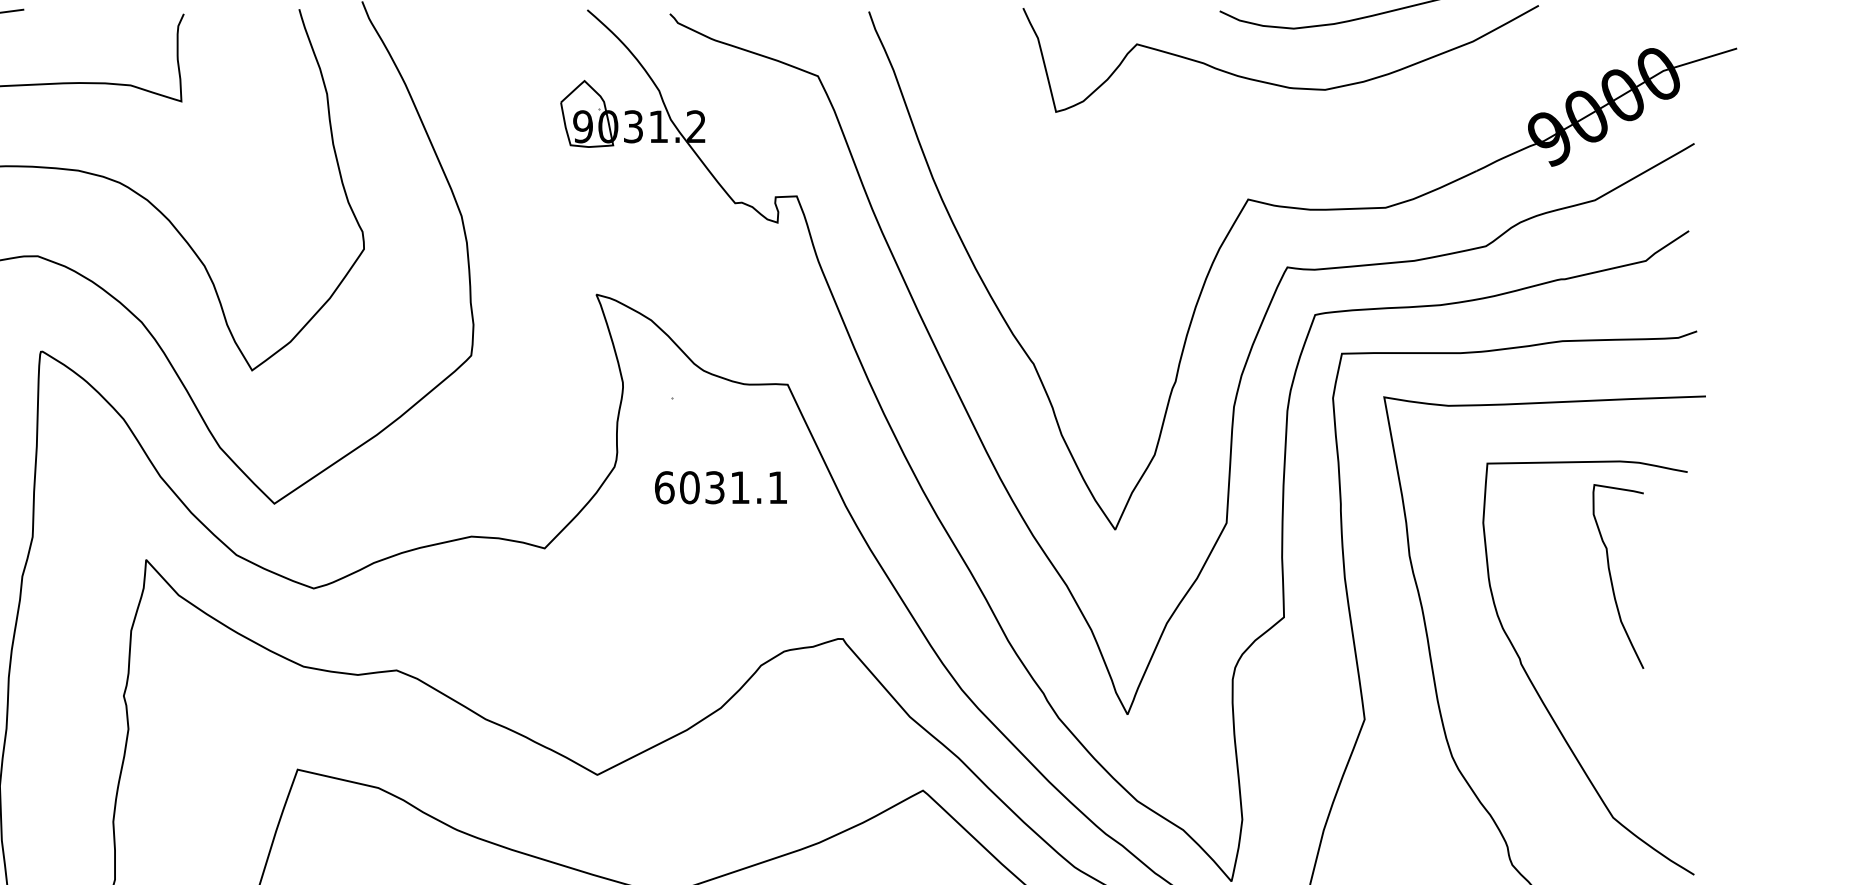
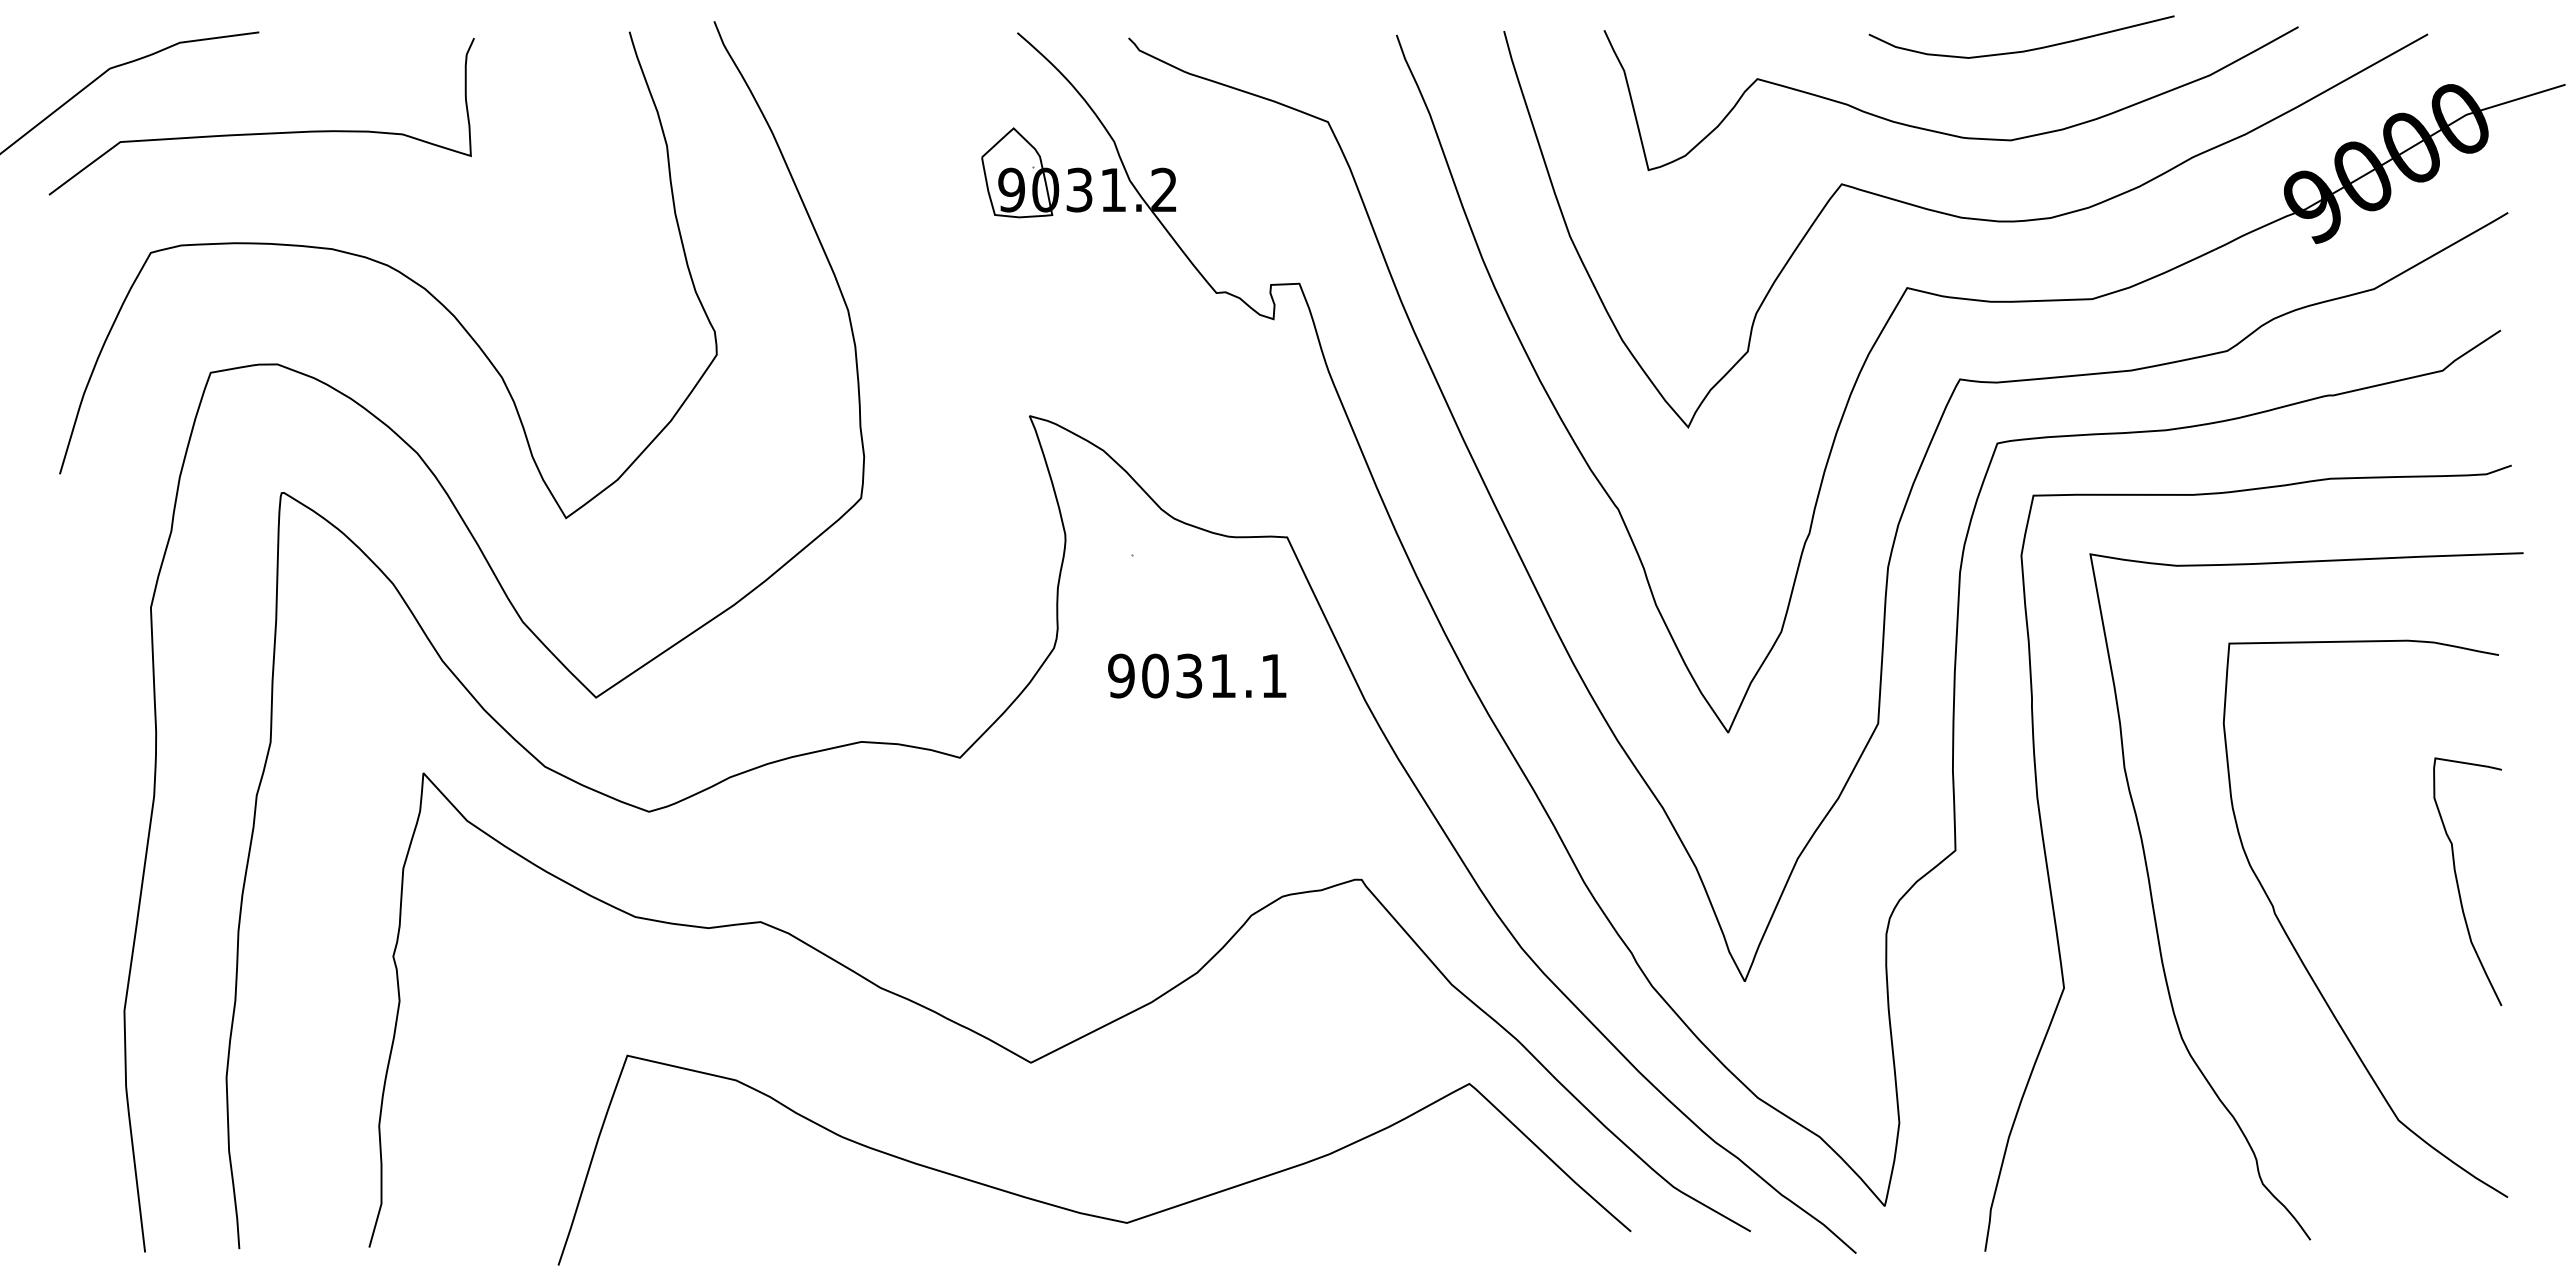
curve: (1292, 148) -> (1966, 219), added
text: (664, 487) -> (1121, 675), 6031.1 -> 9031.1
curve: (1611, 577) -> (2458, 882), moved

